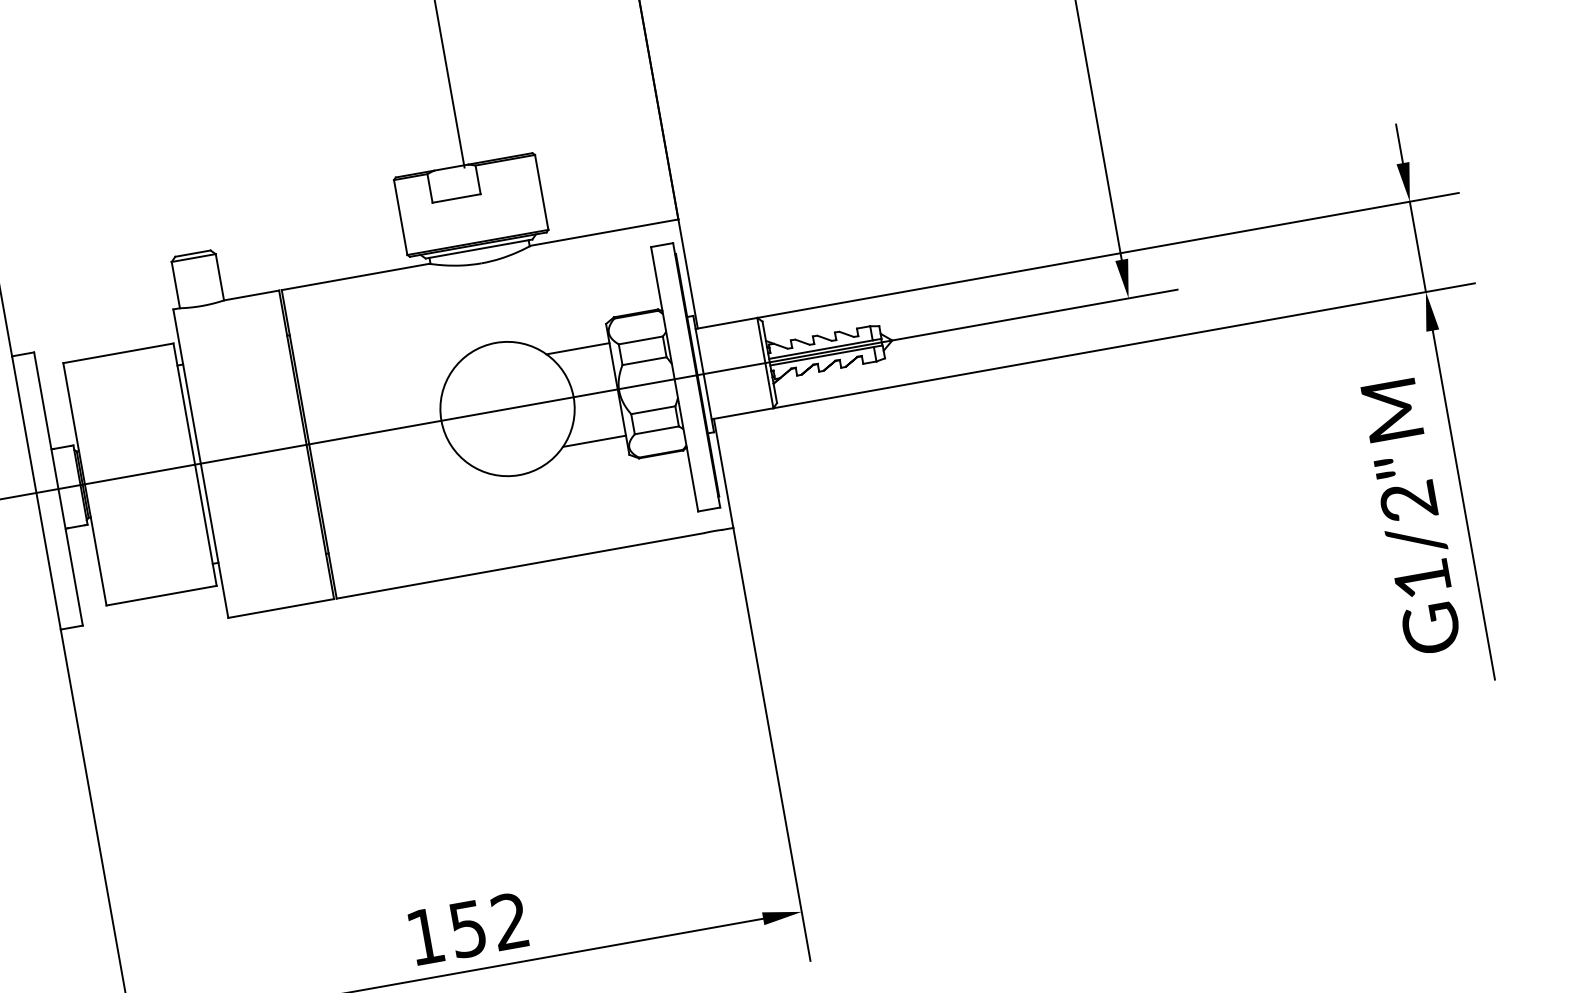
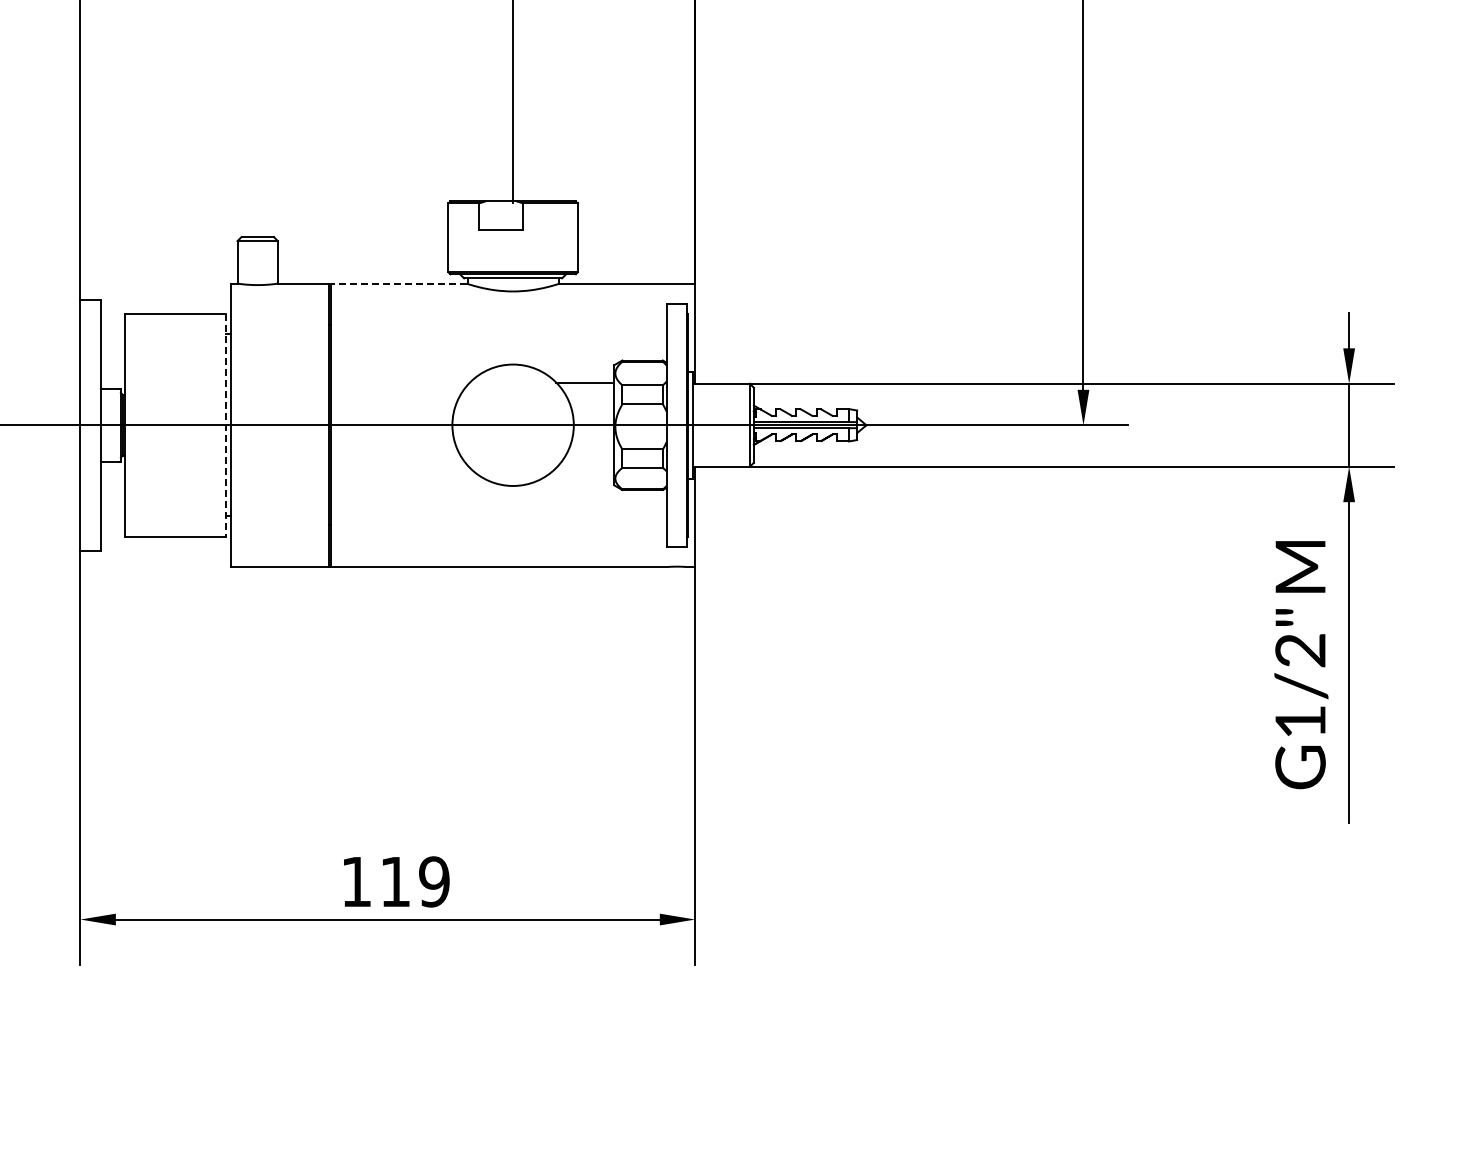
line: (355, 276) -> (398, 283), solid -> dashed
line: (594, 440) -> (585, 467), removed
line: (195, 464) -> (226, 425), solid -> dashed
text: (489, 924) -> (415, 881), 152 -> 119

